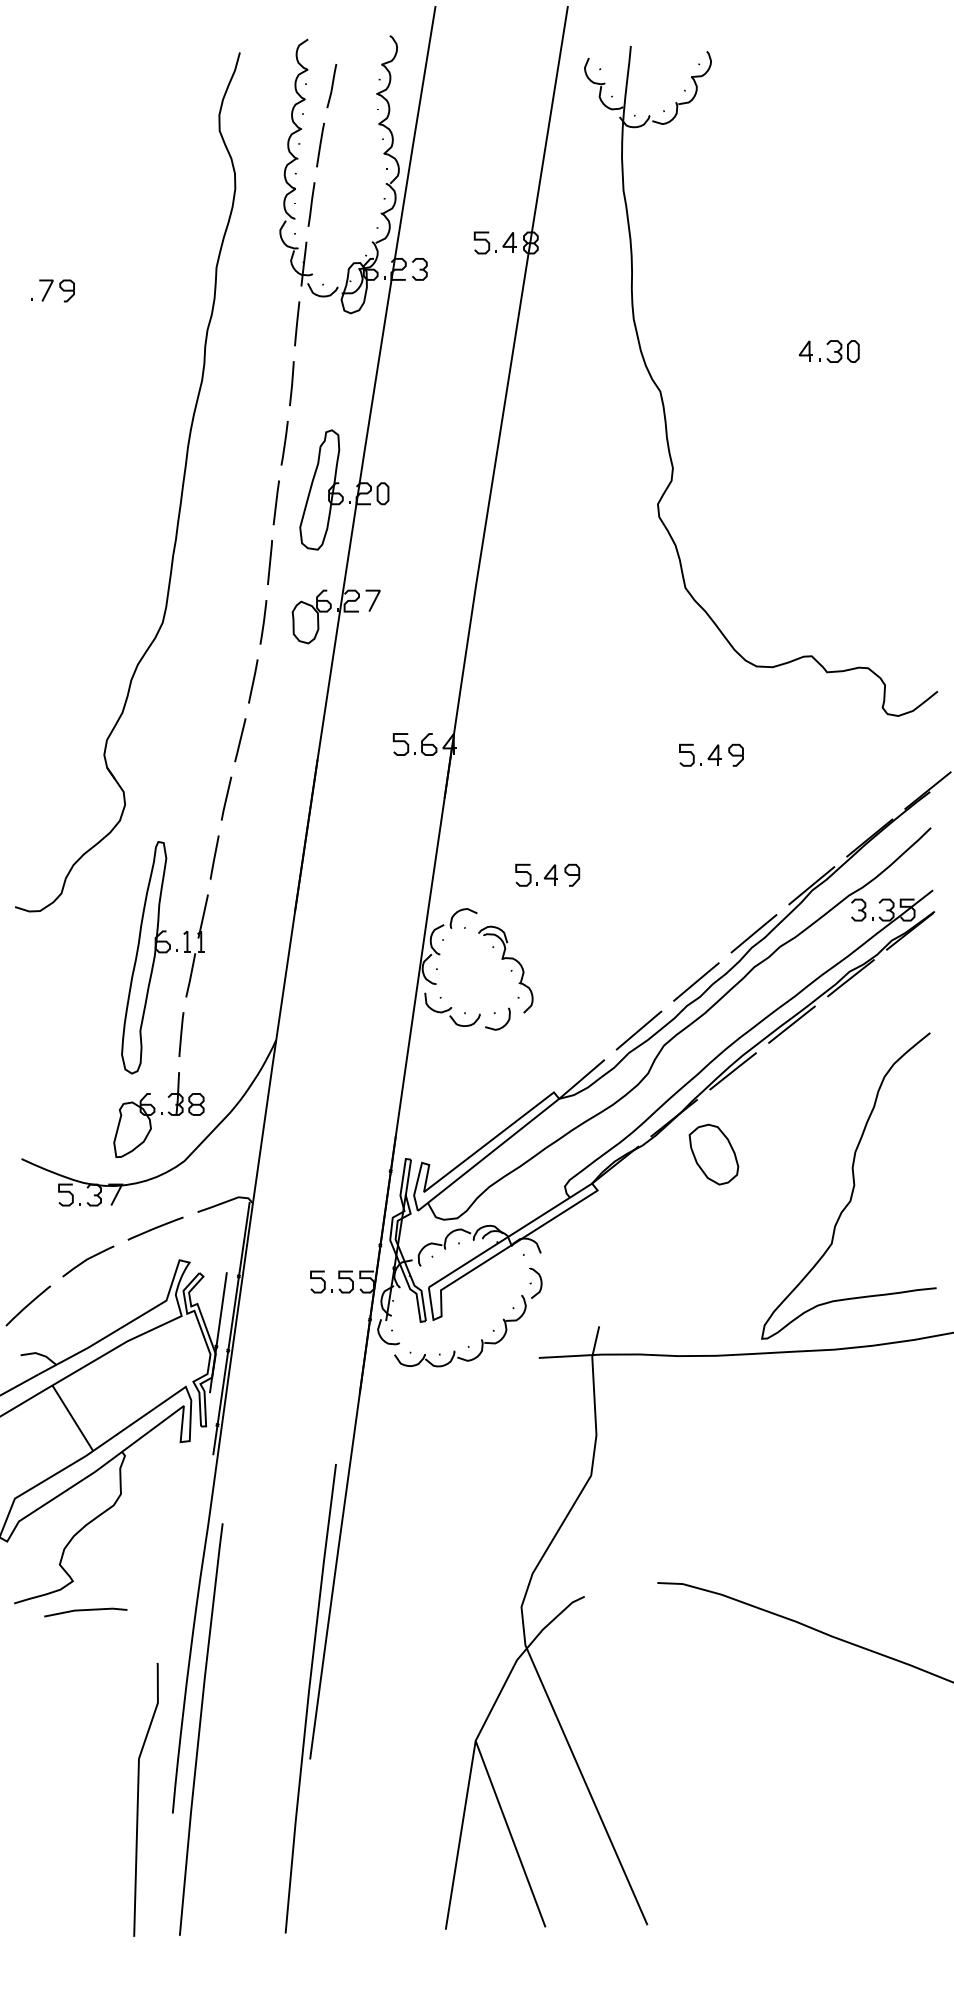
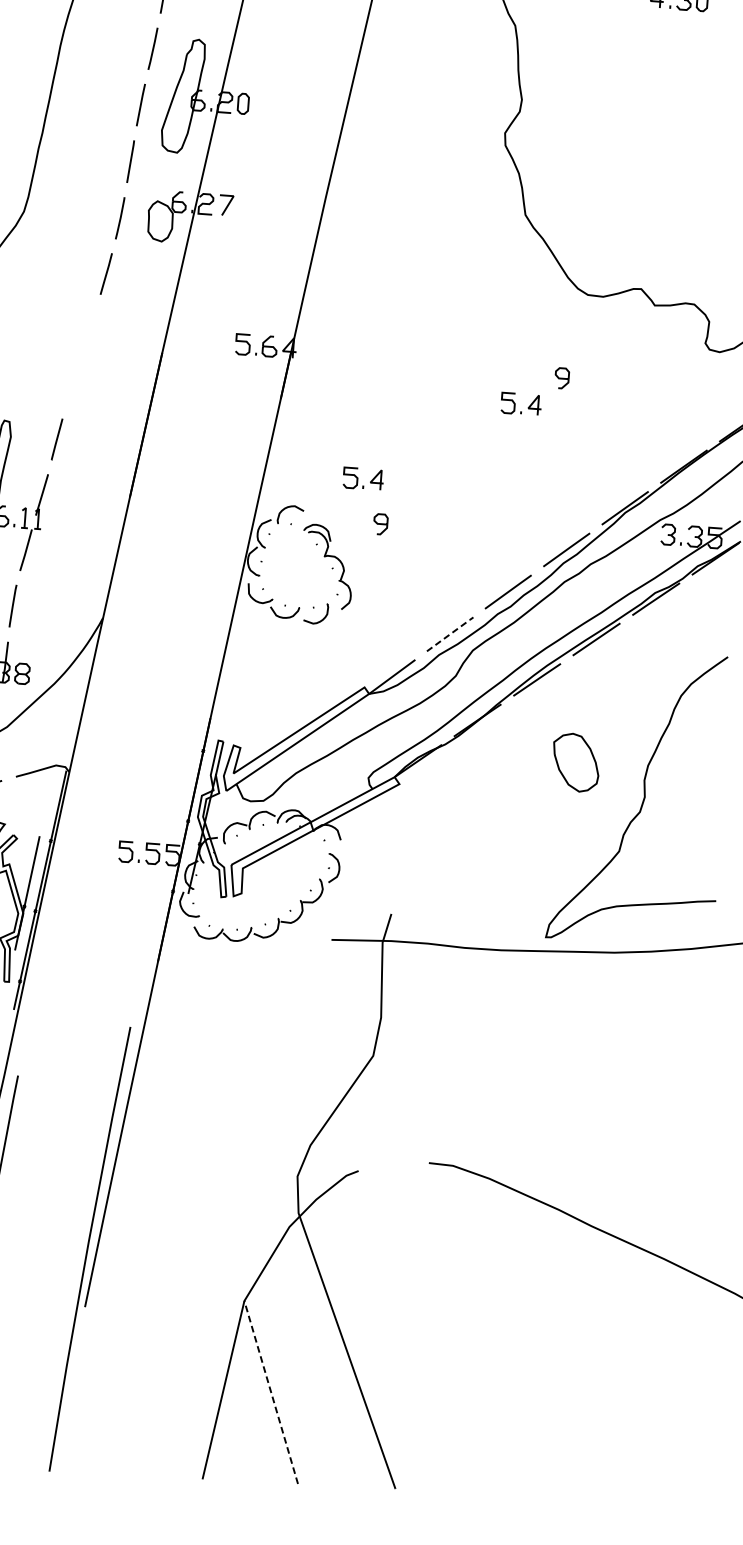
line: (240, 740) -> (89, 329), removed
part: (700, 754) -> (521, 403), moved
line: (226, 798) -> (72, 383), removed
part: (572, 874) -> (380, 523), moved
line: (639, 1030) -> (450, 634), solid -> dashed
part: (713, 1154) -> (575, 762), moved
line: (510, 1834) -> (271, 1392), solid -> dashed

